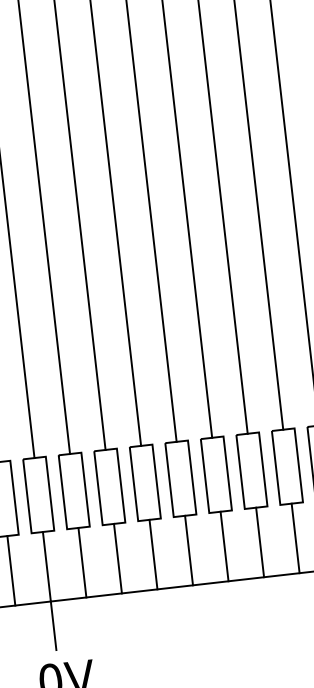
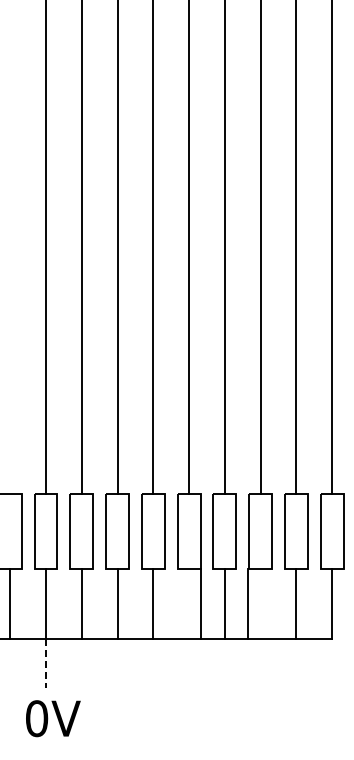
line: (259, 542) -> (247, 603), moved
line: (189, 550) -> (201, 603), moved
line: (54, 626) -> (46, 663), solid -> dashed

